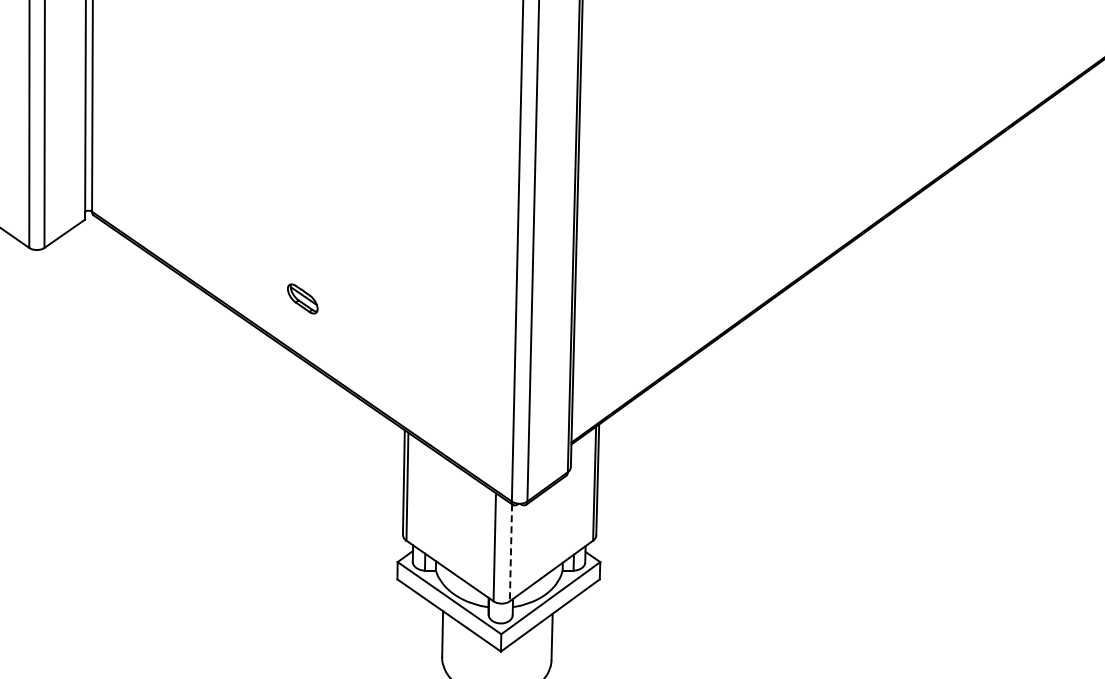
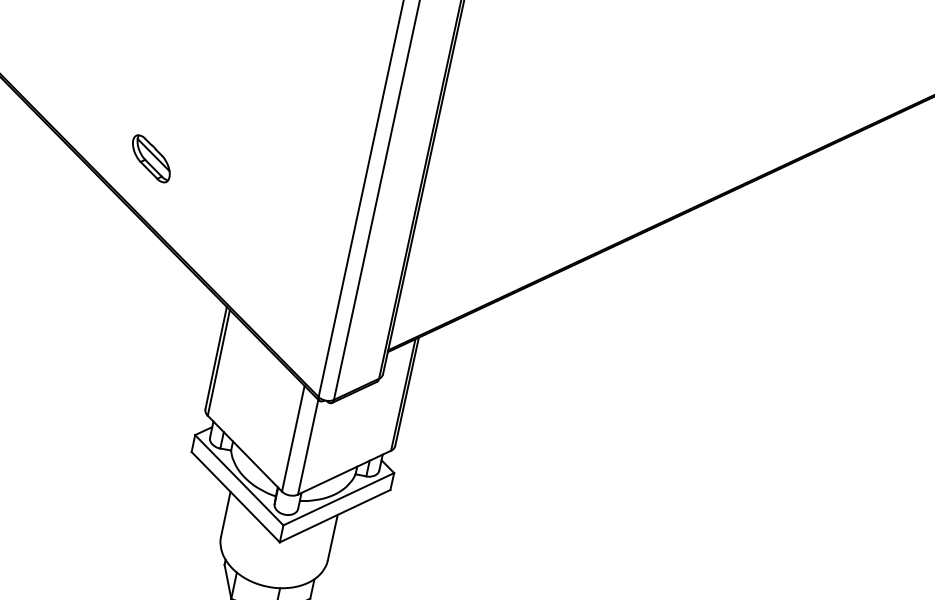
part: (302, 298) -> (151, 158), size x1.43
line: (510, 553) -> (307, 447), dashed -> solid

